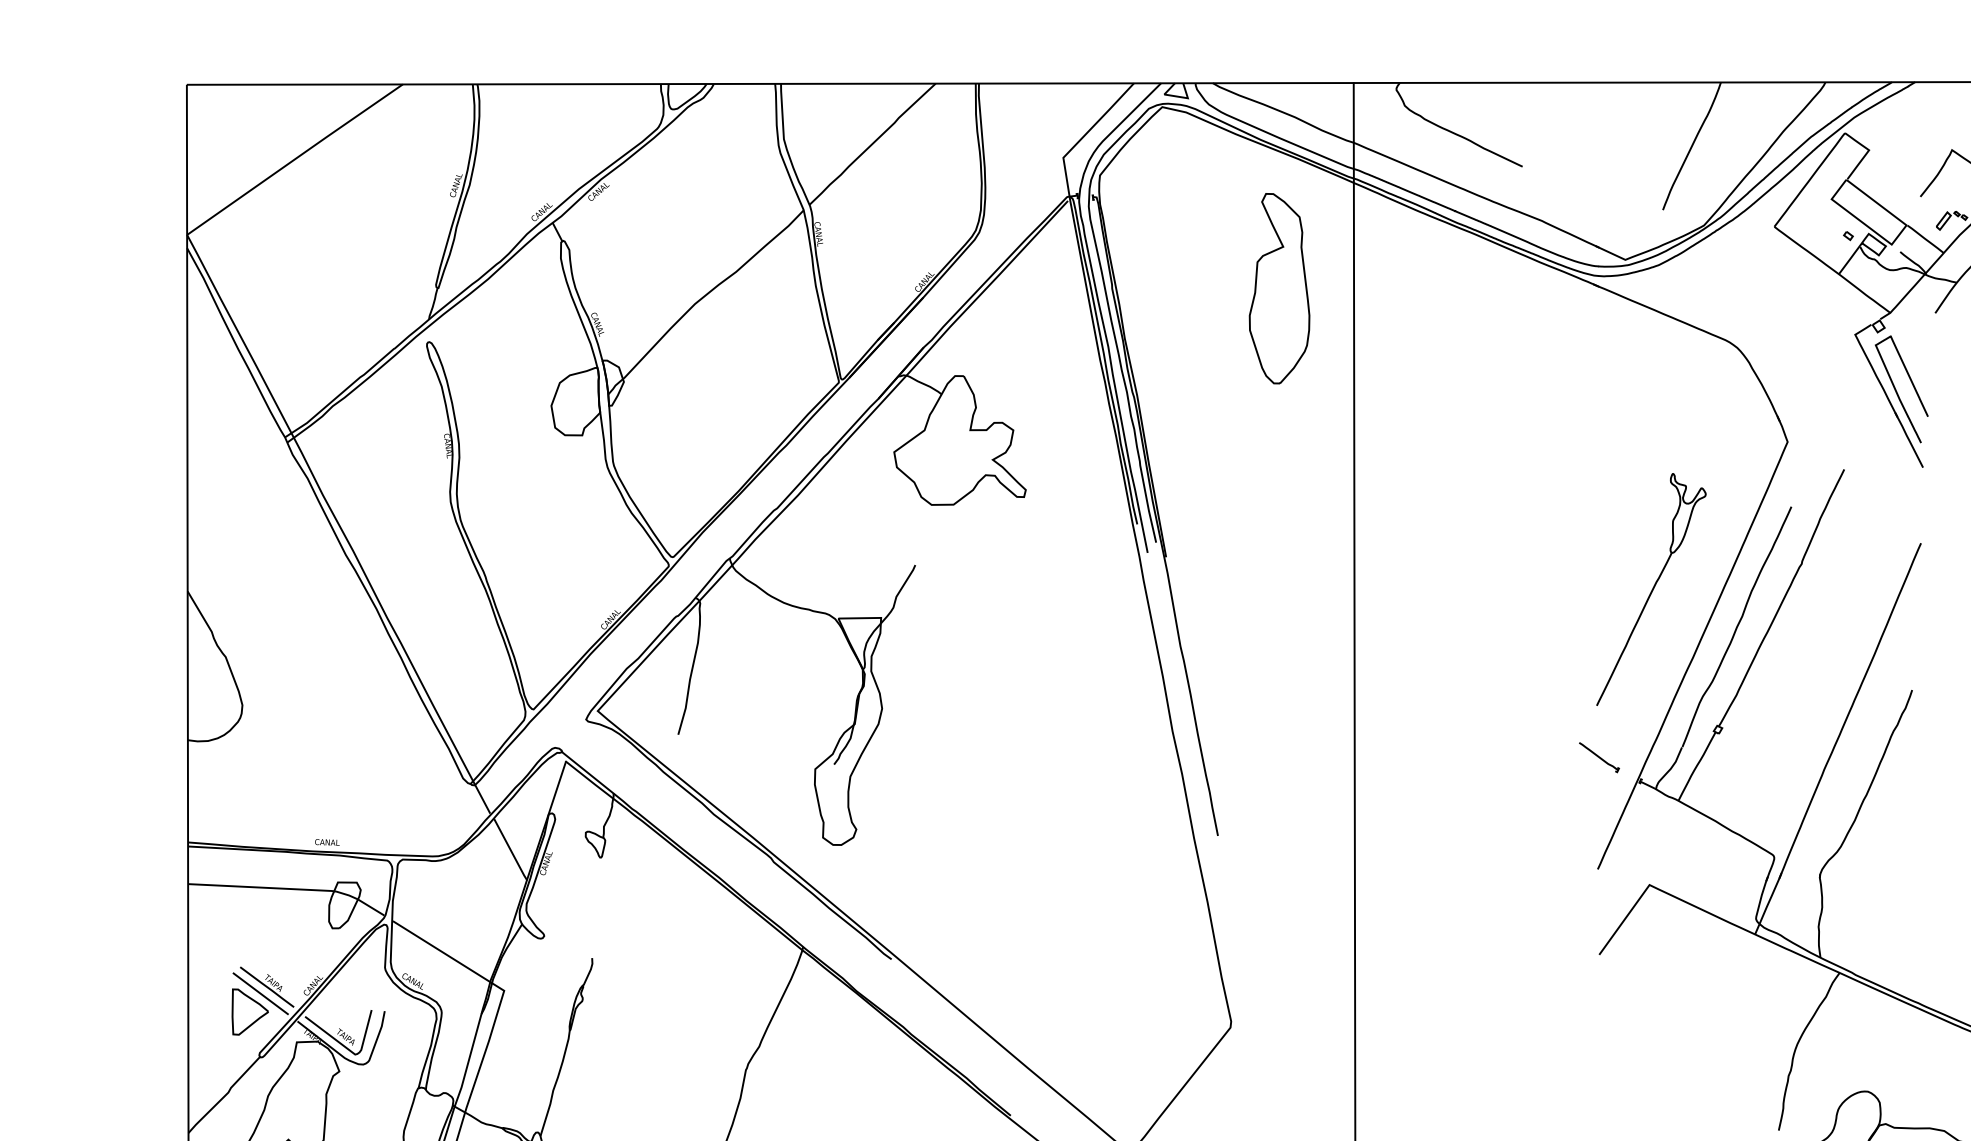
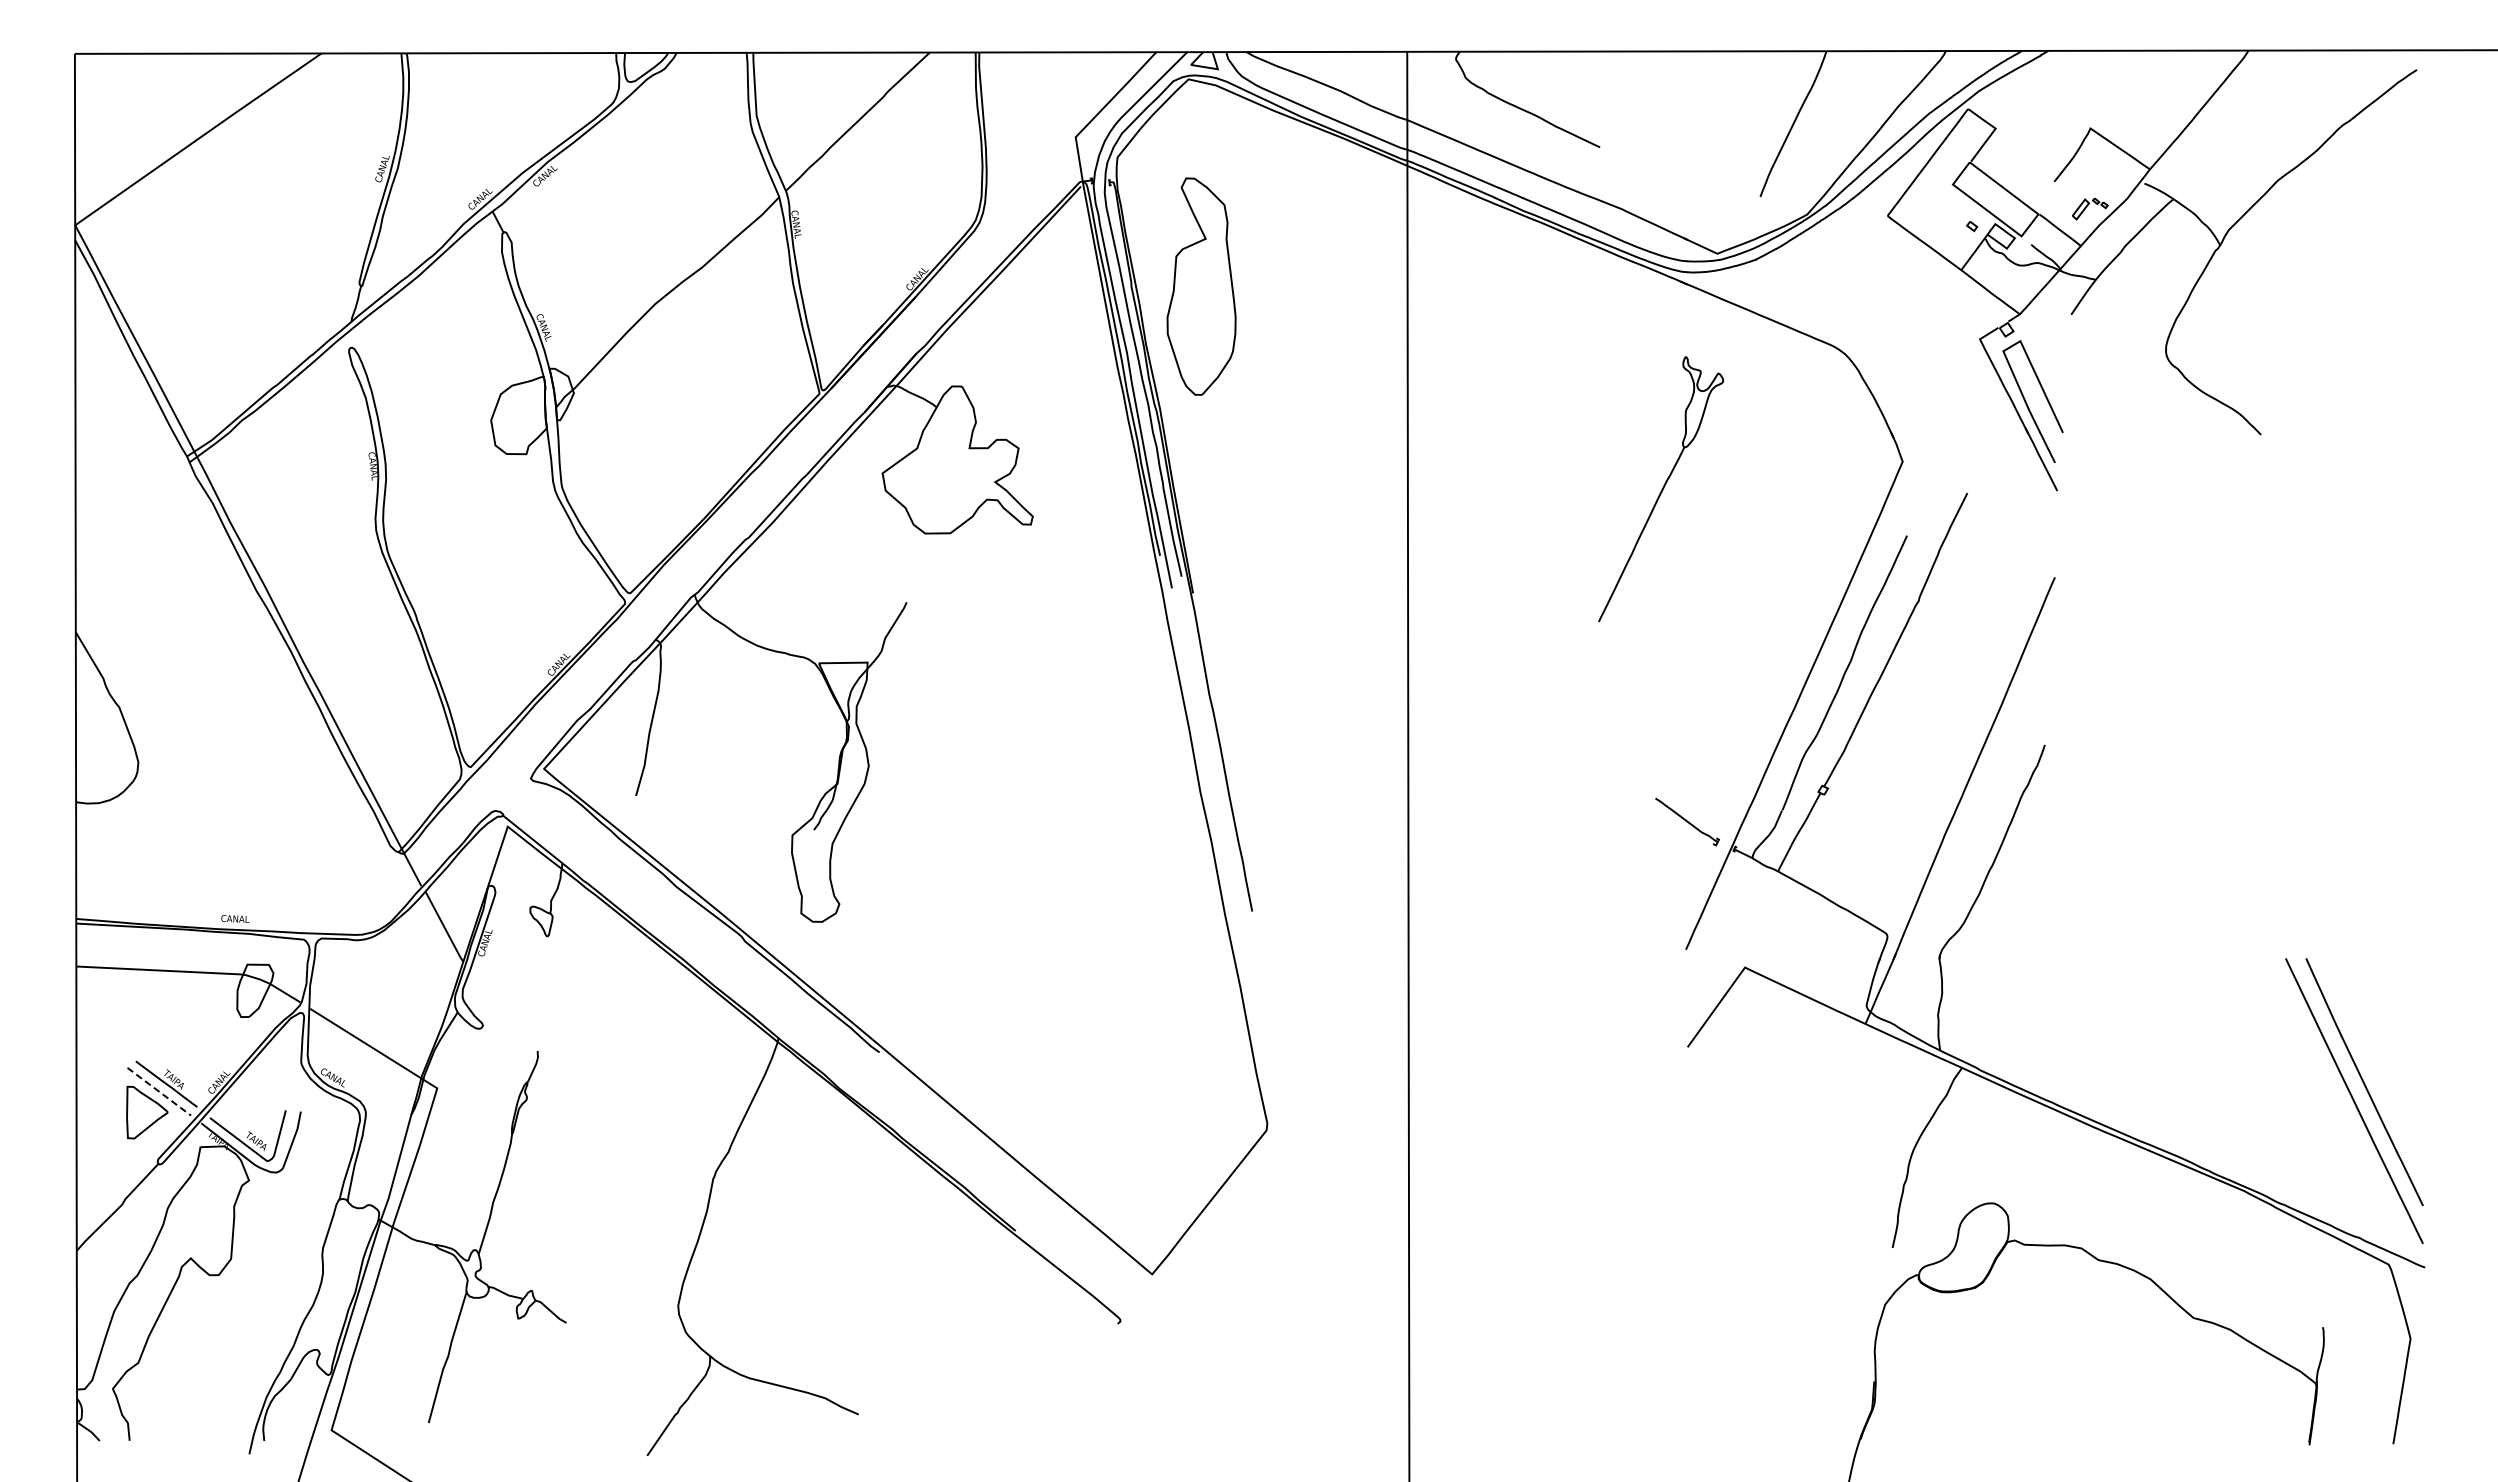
part: (1279, 288) -> (1201, 286), moved
part: (1651, 589) -> (1661, 489), moved
part: (1599, 757) -> (1687, 821), size x1.4
line: (260, 993) -> (159, 1091), solid -> dashed

